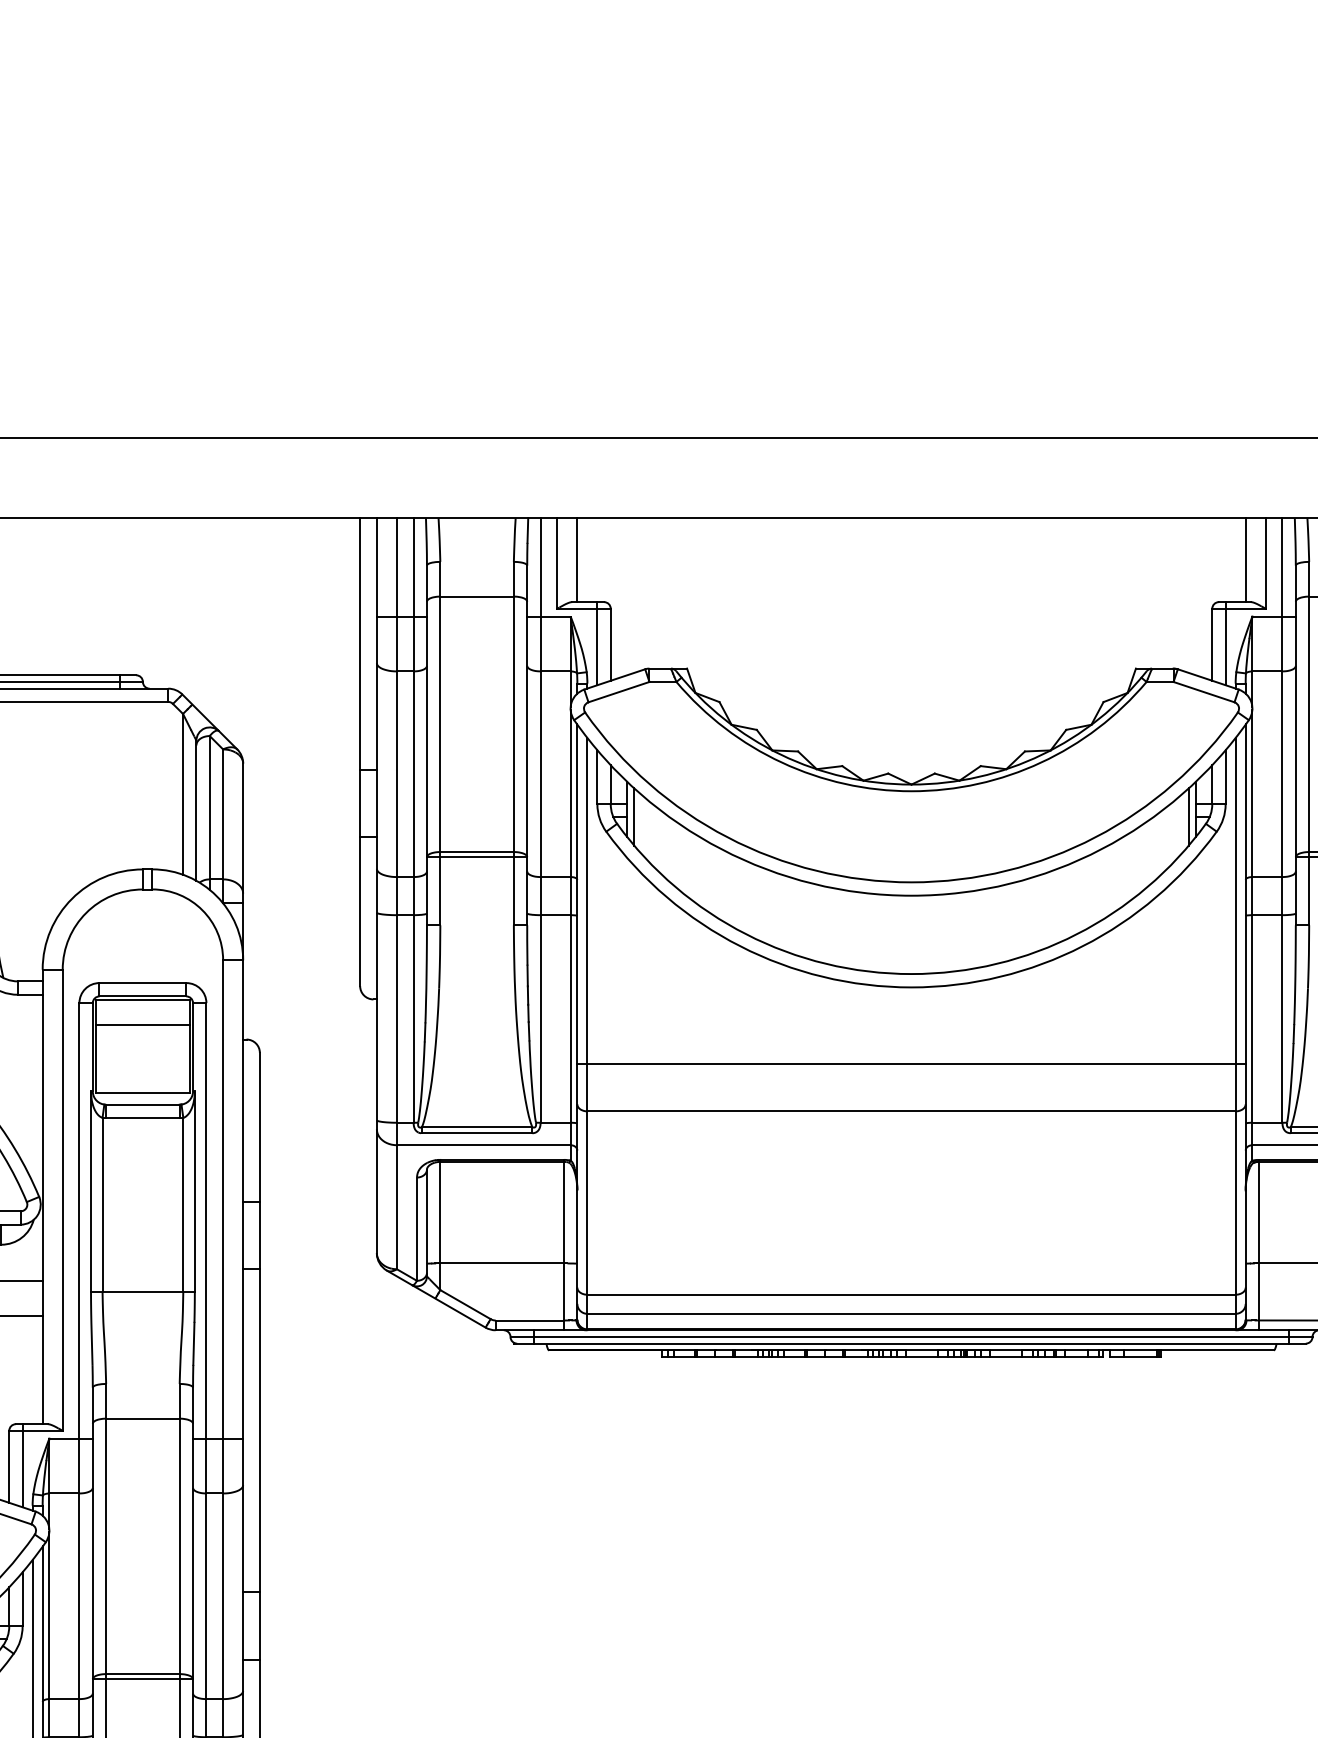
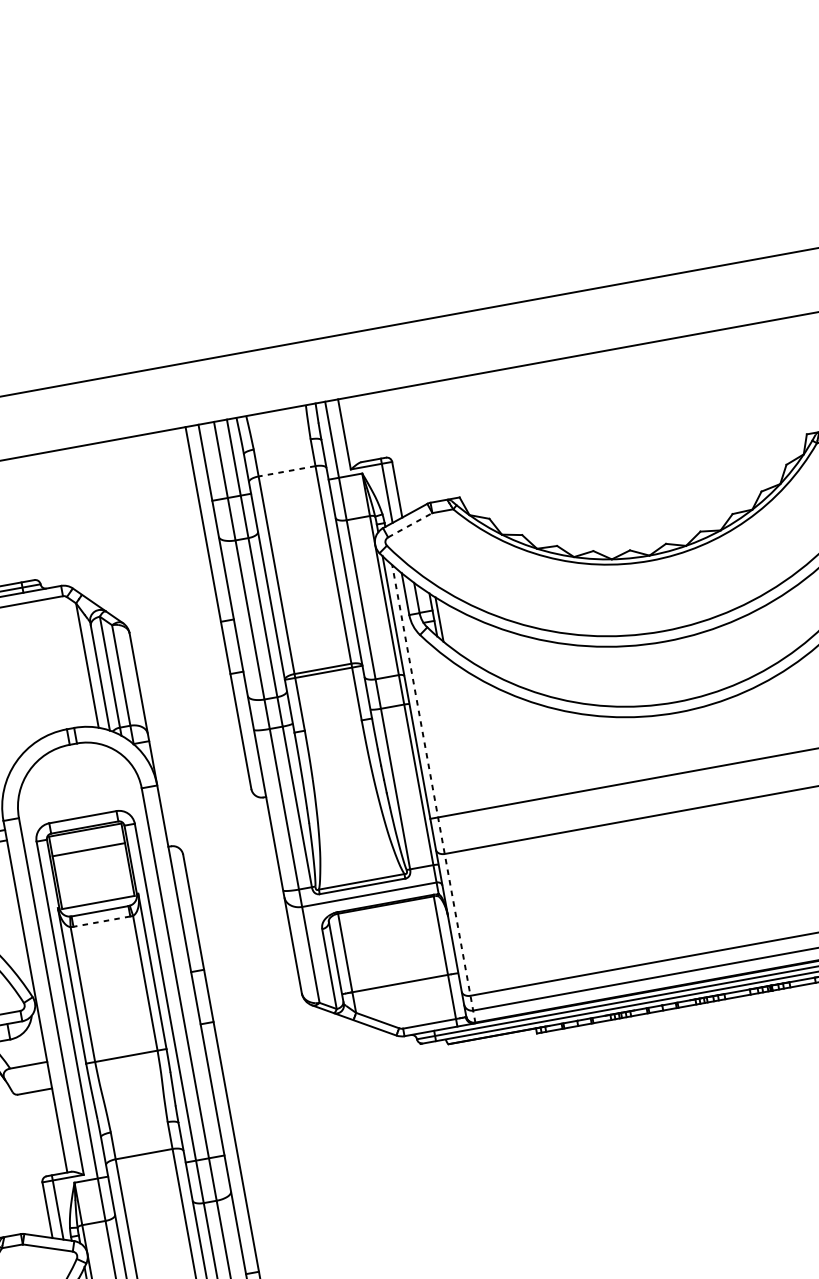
line: (577, 560) -> (359, 429), removed
line: (477, 596) -> (287, 471), solid -> dashed
line: (619, 691) -> (410, 524), solid -> dashed
line: (587, 1033) -> (433, 793), solid -> dashed
line: (142, 1118) -> (101, 922), solid -> dashed

